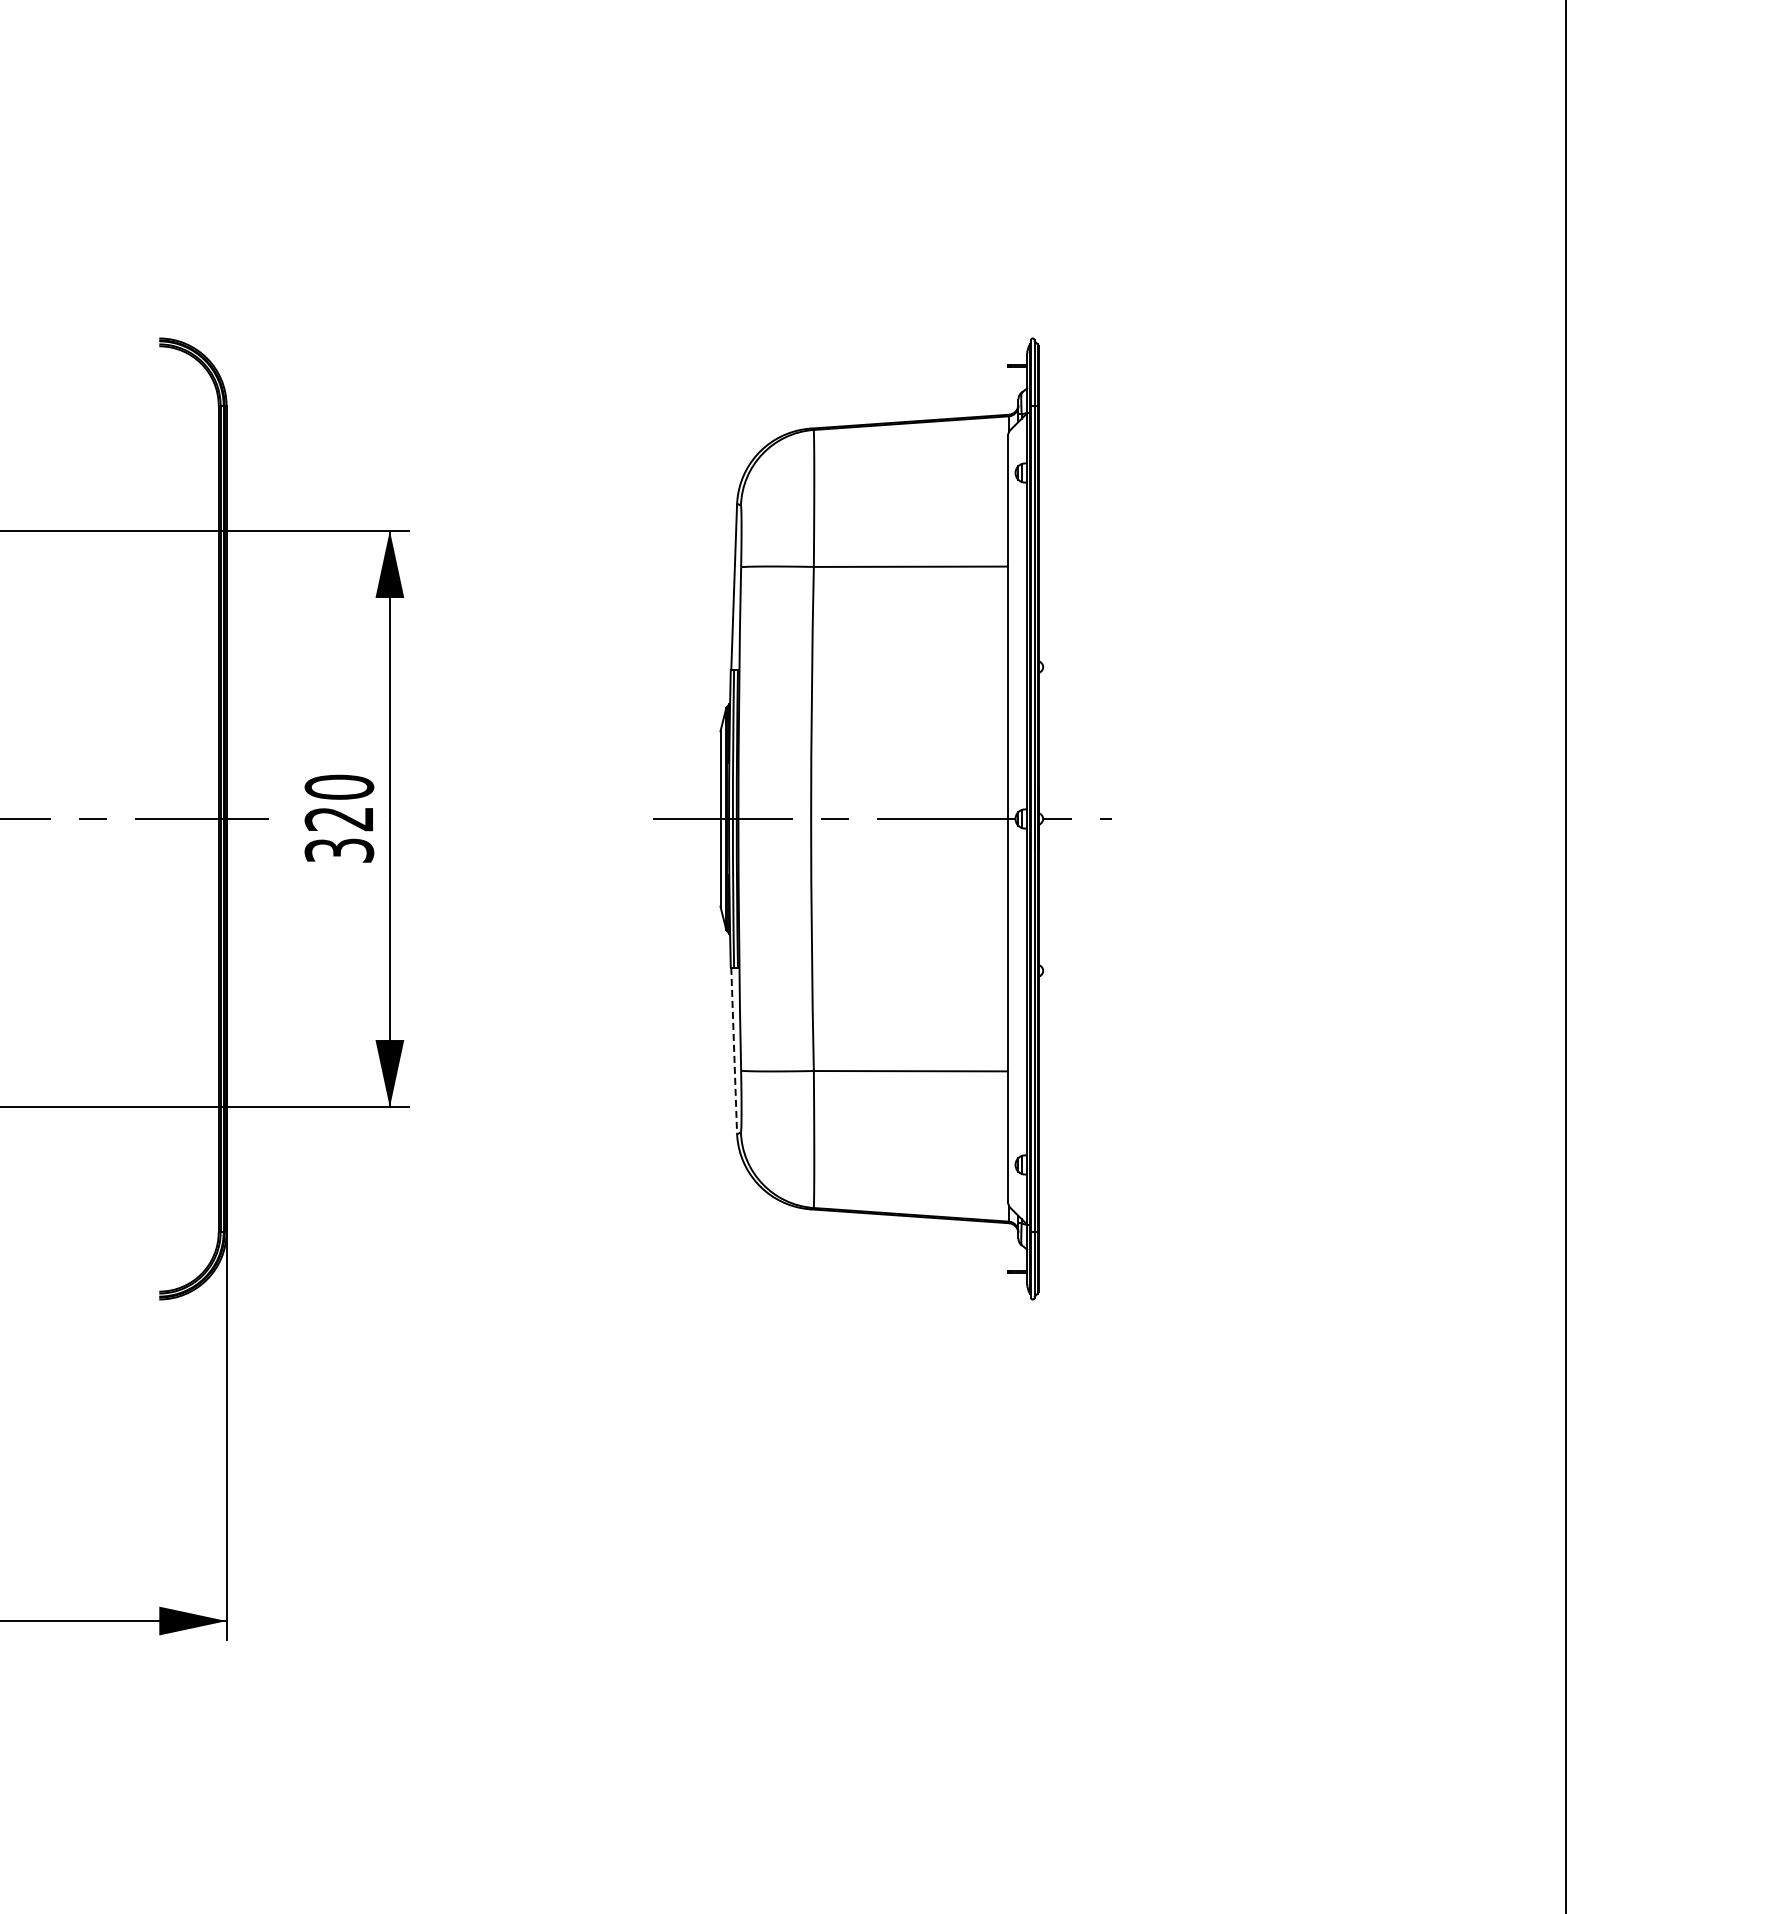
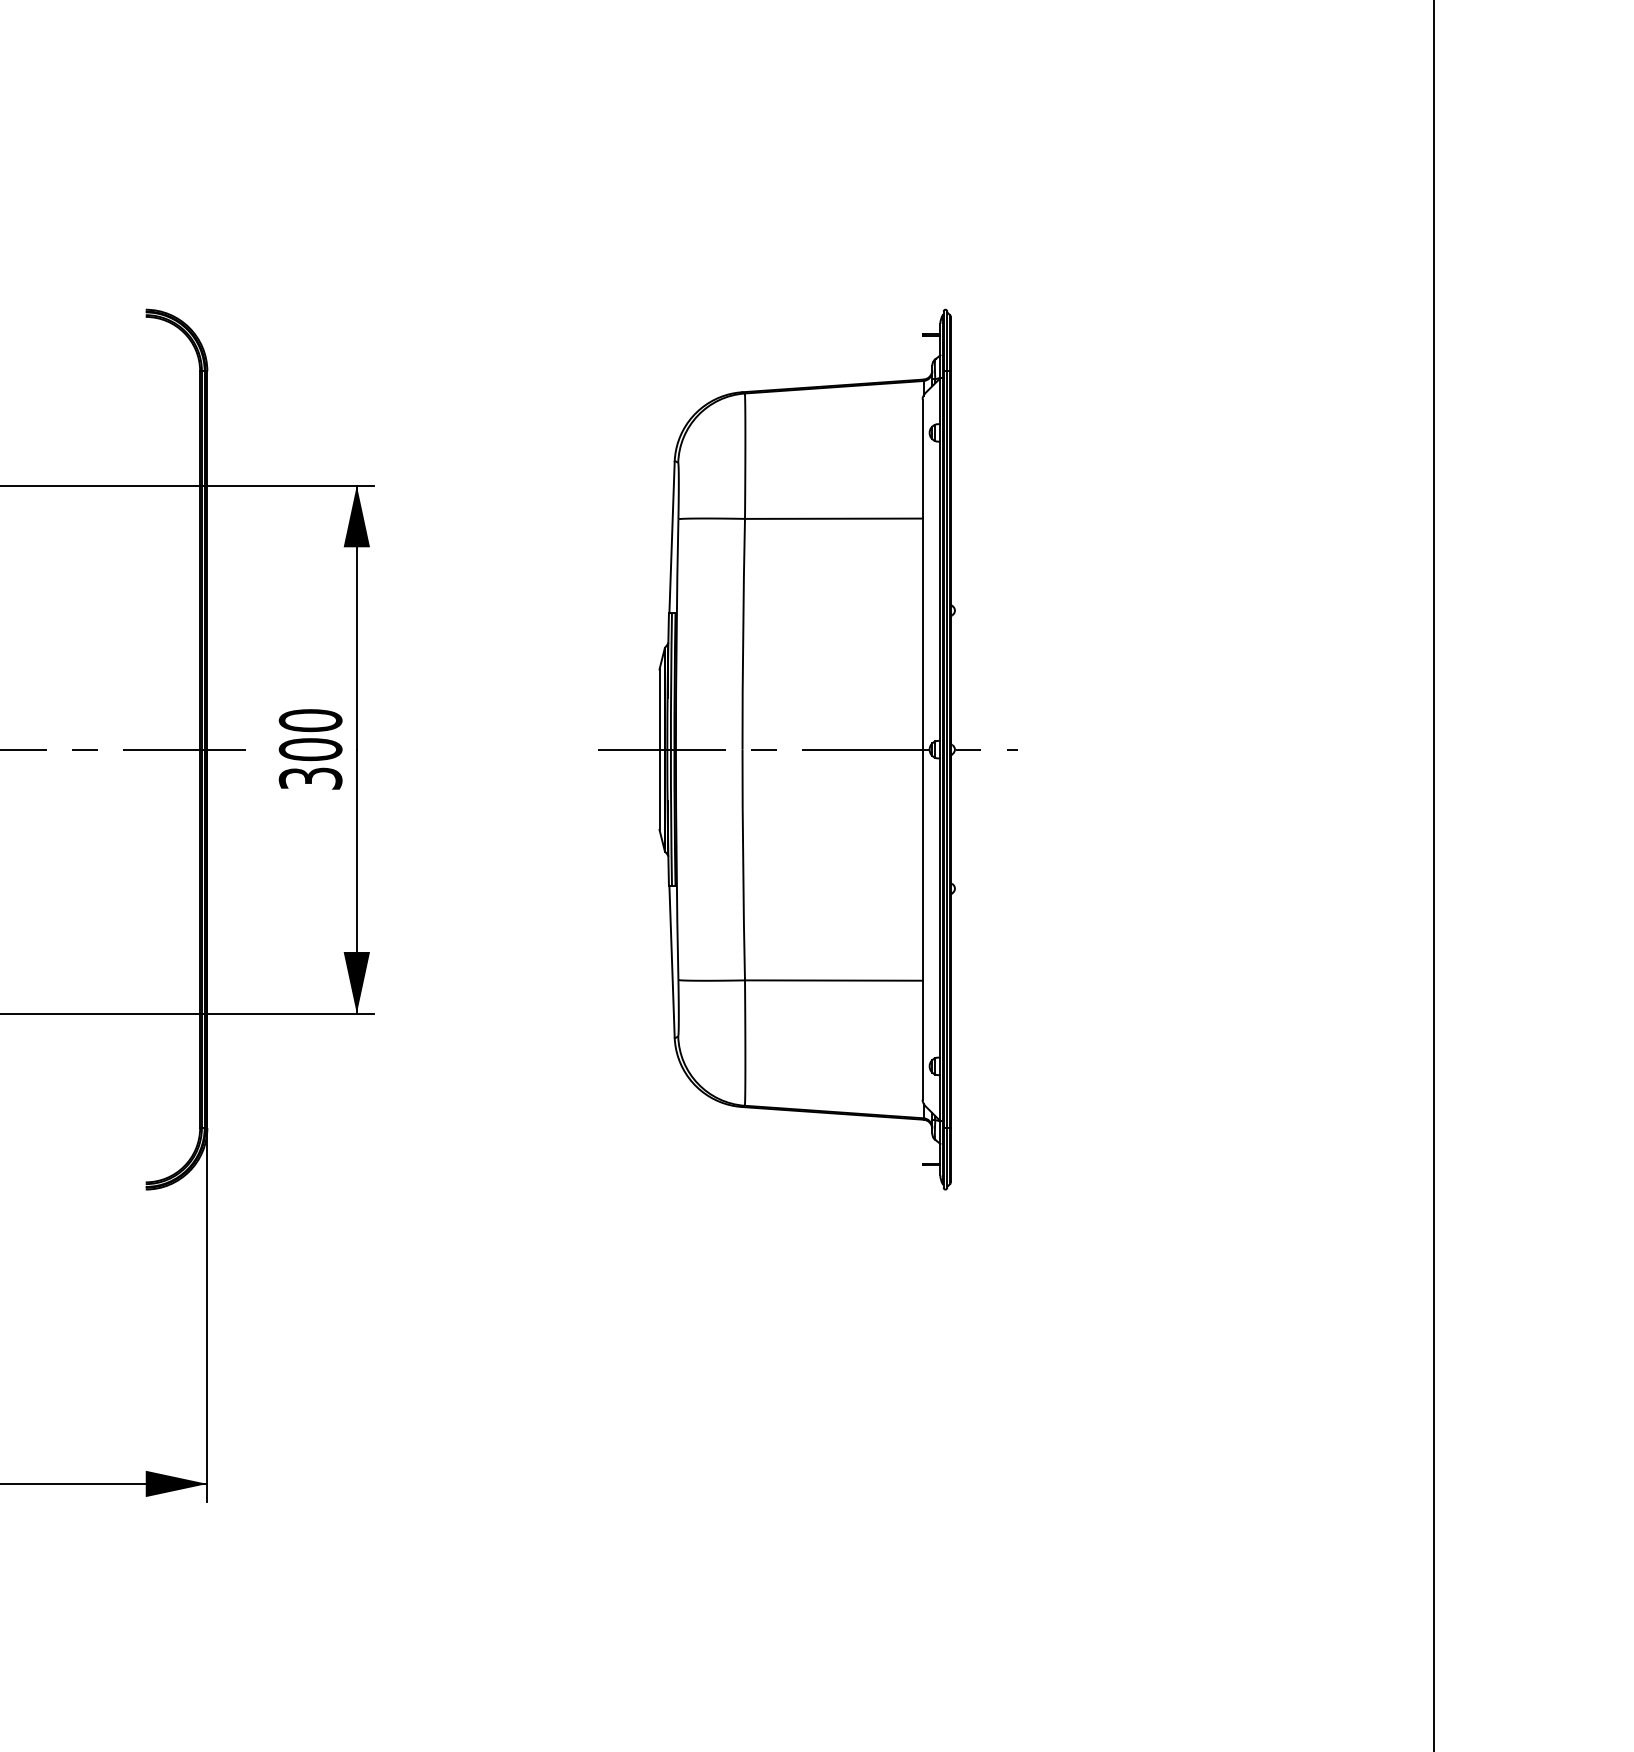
text: (339, 818) -> (310, 749), 320 -> 300
line: (734, 1050) -> (672, 961), dashed -> solid

